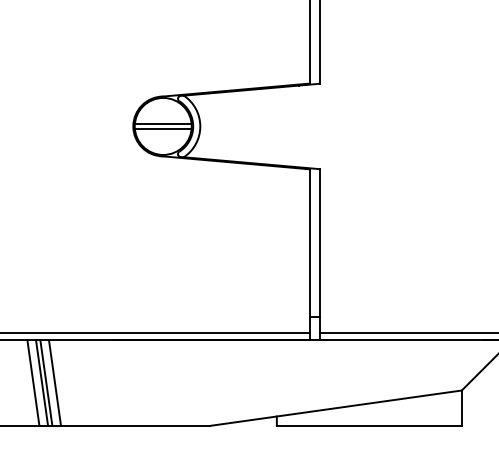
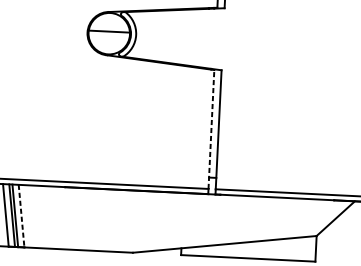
line: (163, 129) -> (109, 35), removed
line: (310, 251) -> (211, 129), solid -> dashed
line: (55, 383) -> (21, 216), solid -> dashed

